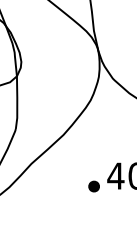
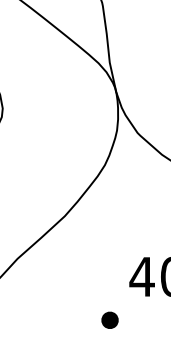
part: (93, 186) -> (109, 320), moved

